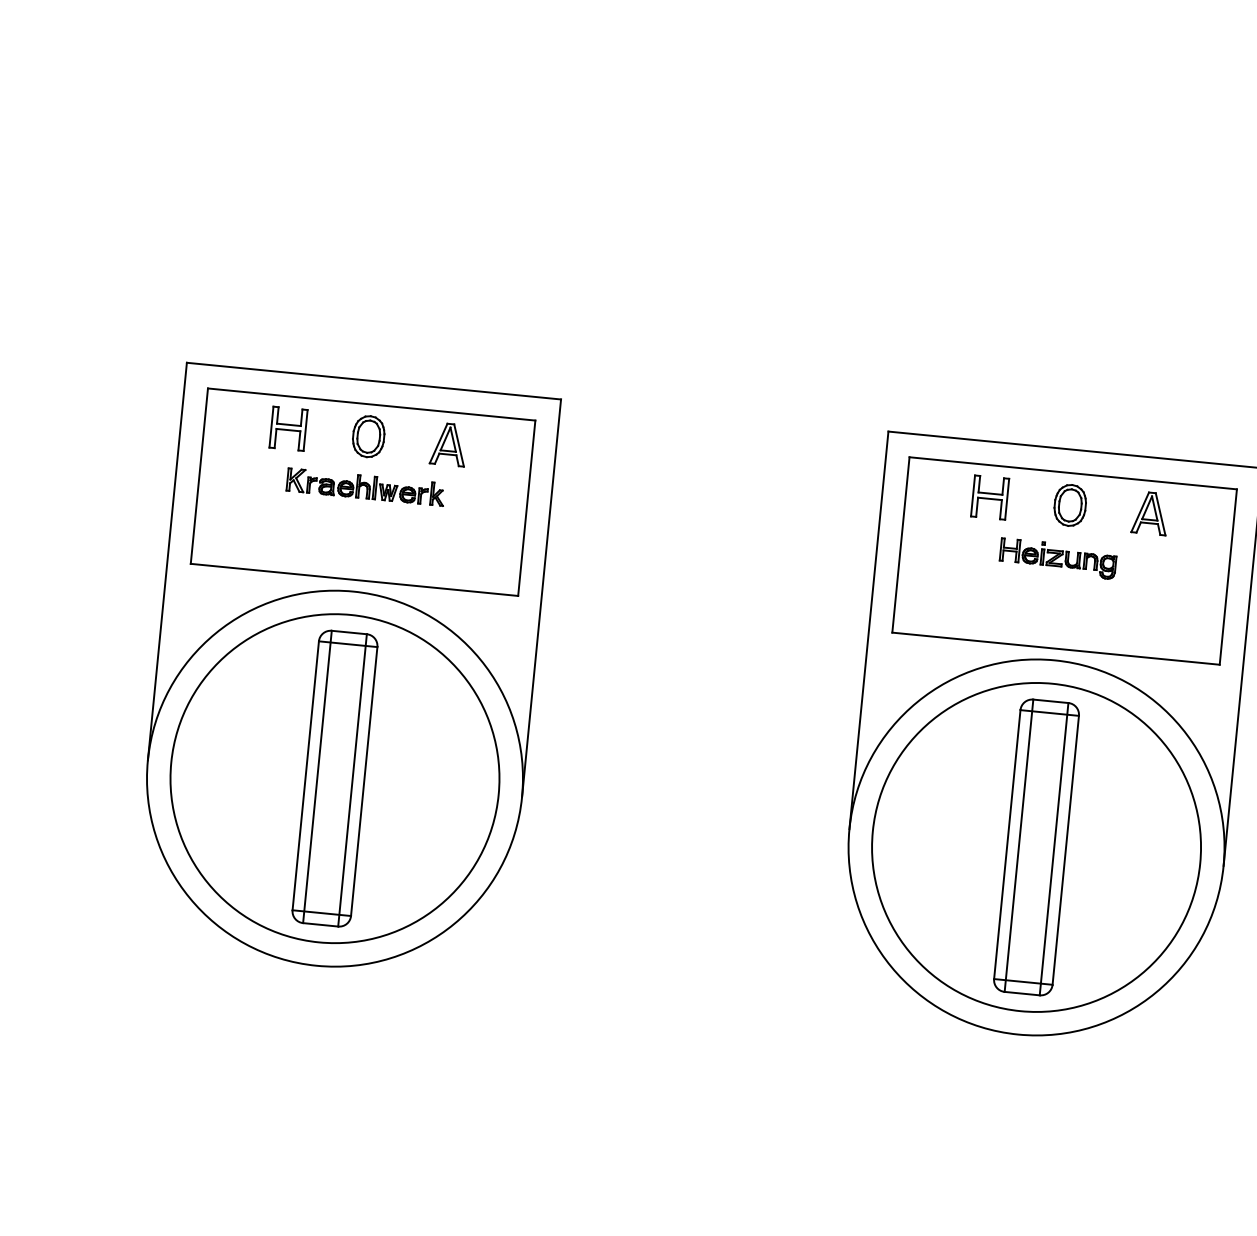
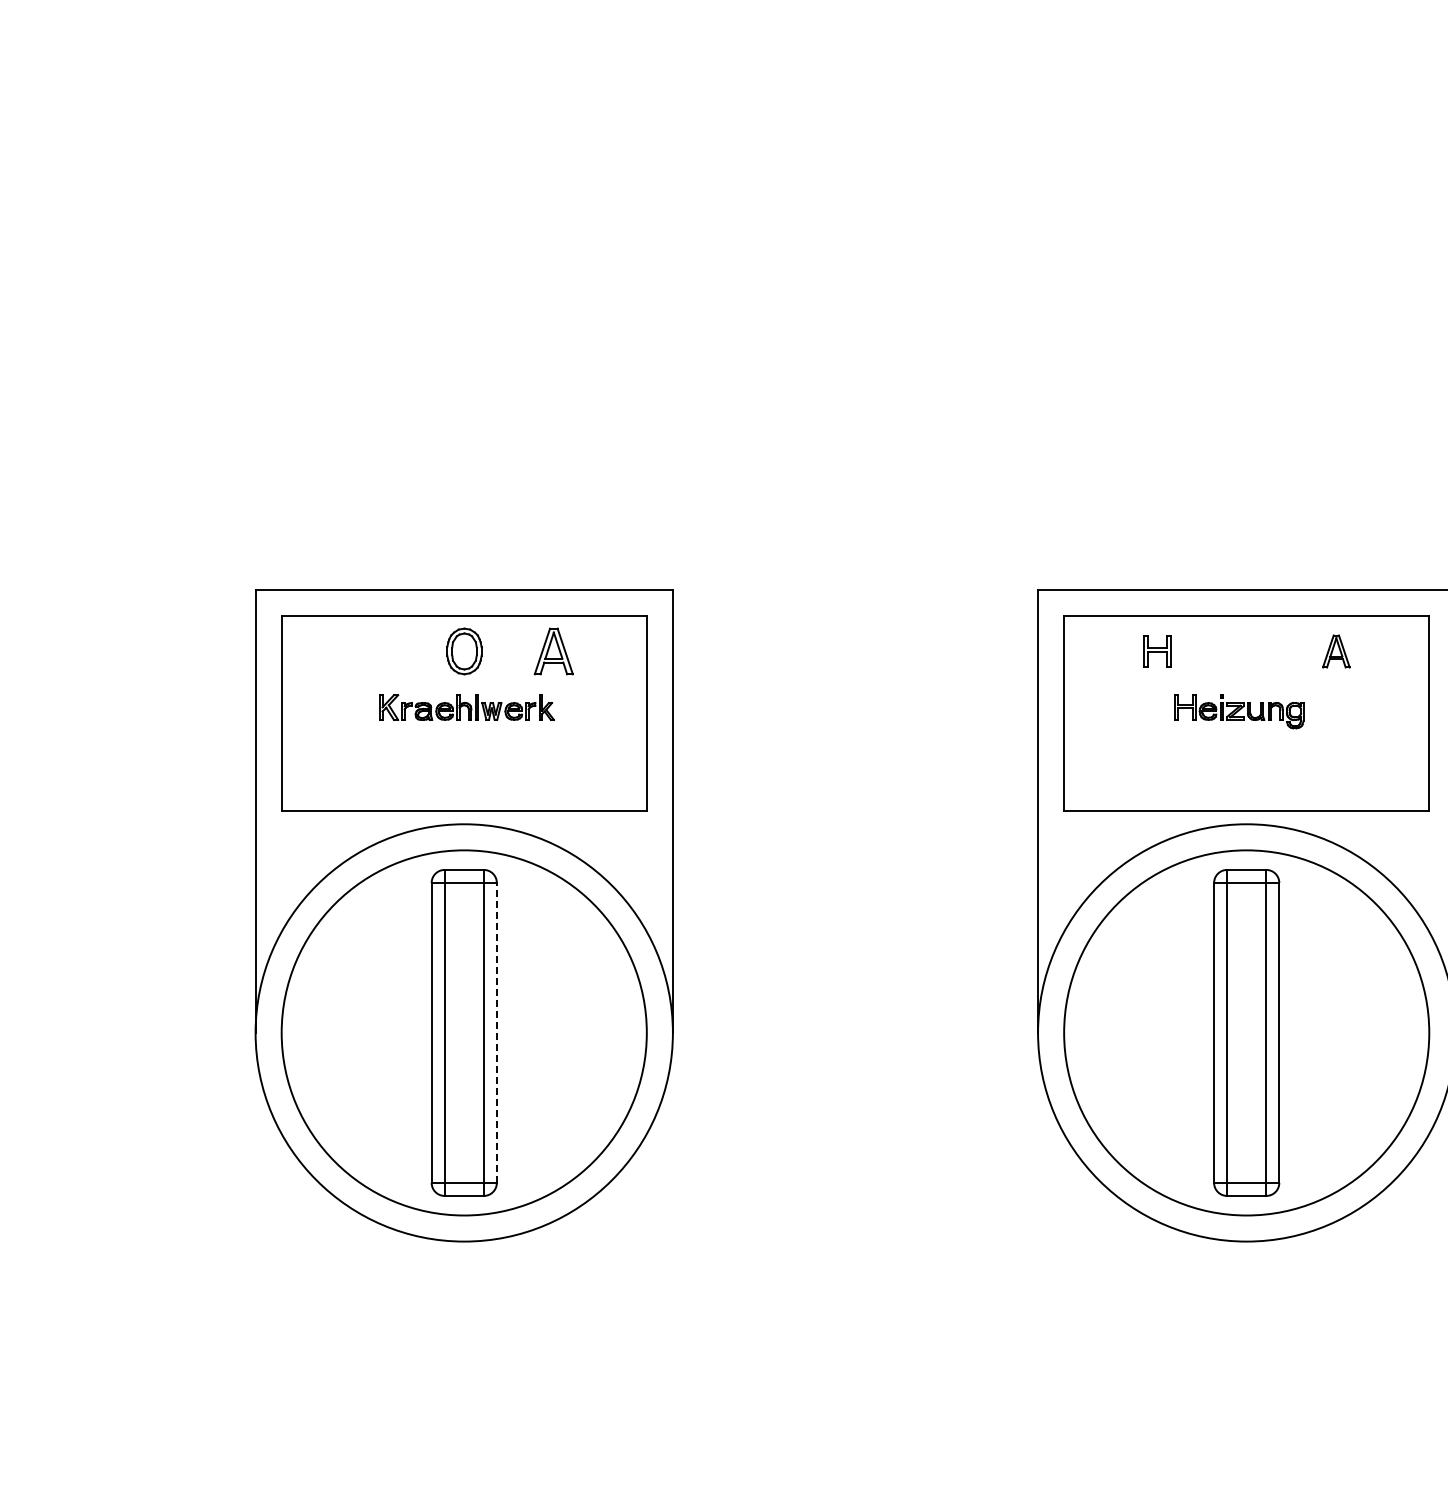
part: (288, 428) -> (374, 651), removed
part: (990, 497) -> (1157, 651), size x0.7
part: (1069, 505) -> (1246, 651), removed
part: (1150, 513) -> (1336, 651), size x0.7
line: (363, 781) -> (496, 1032), solid -> dashed

